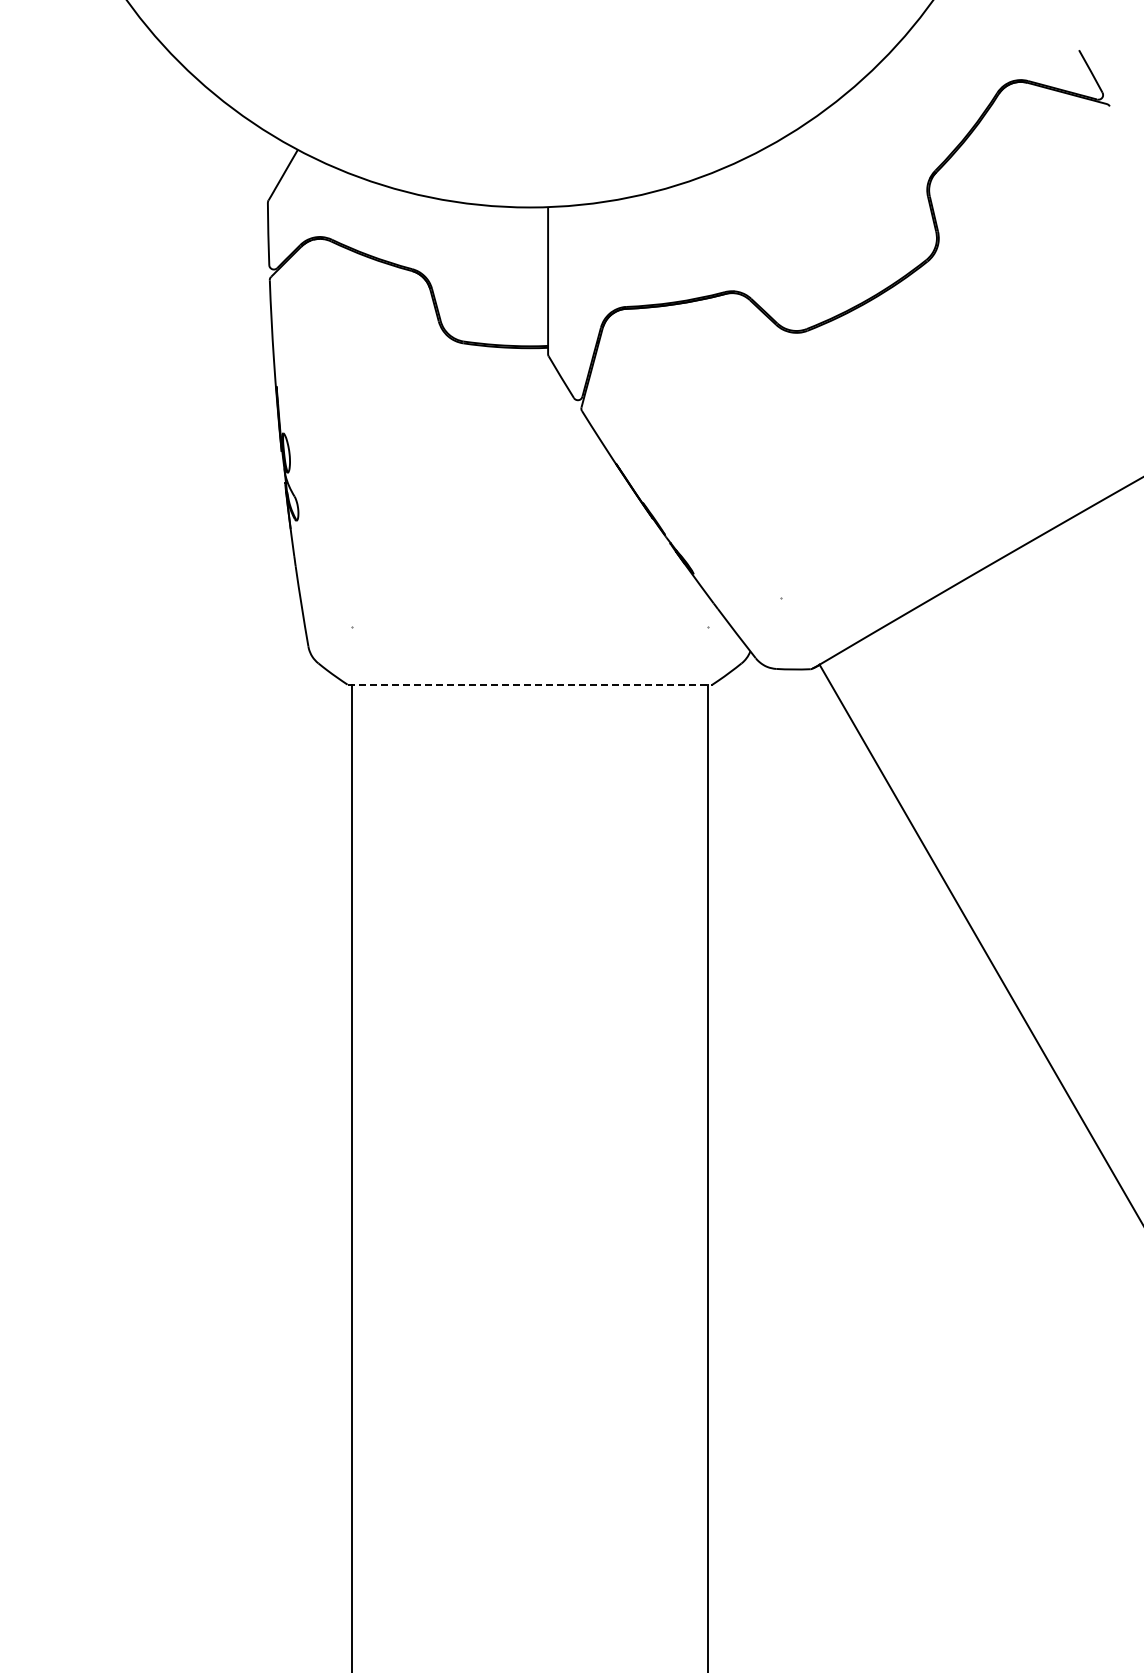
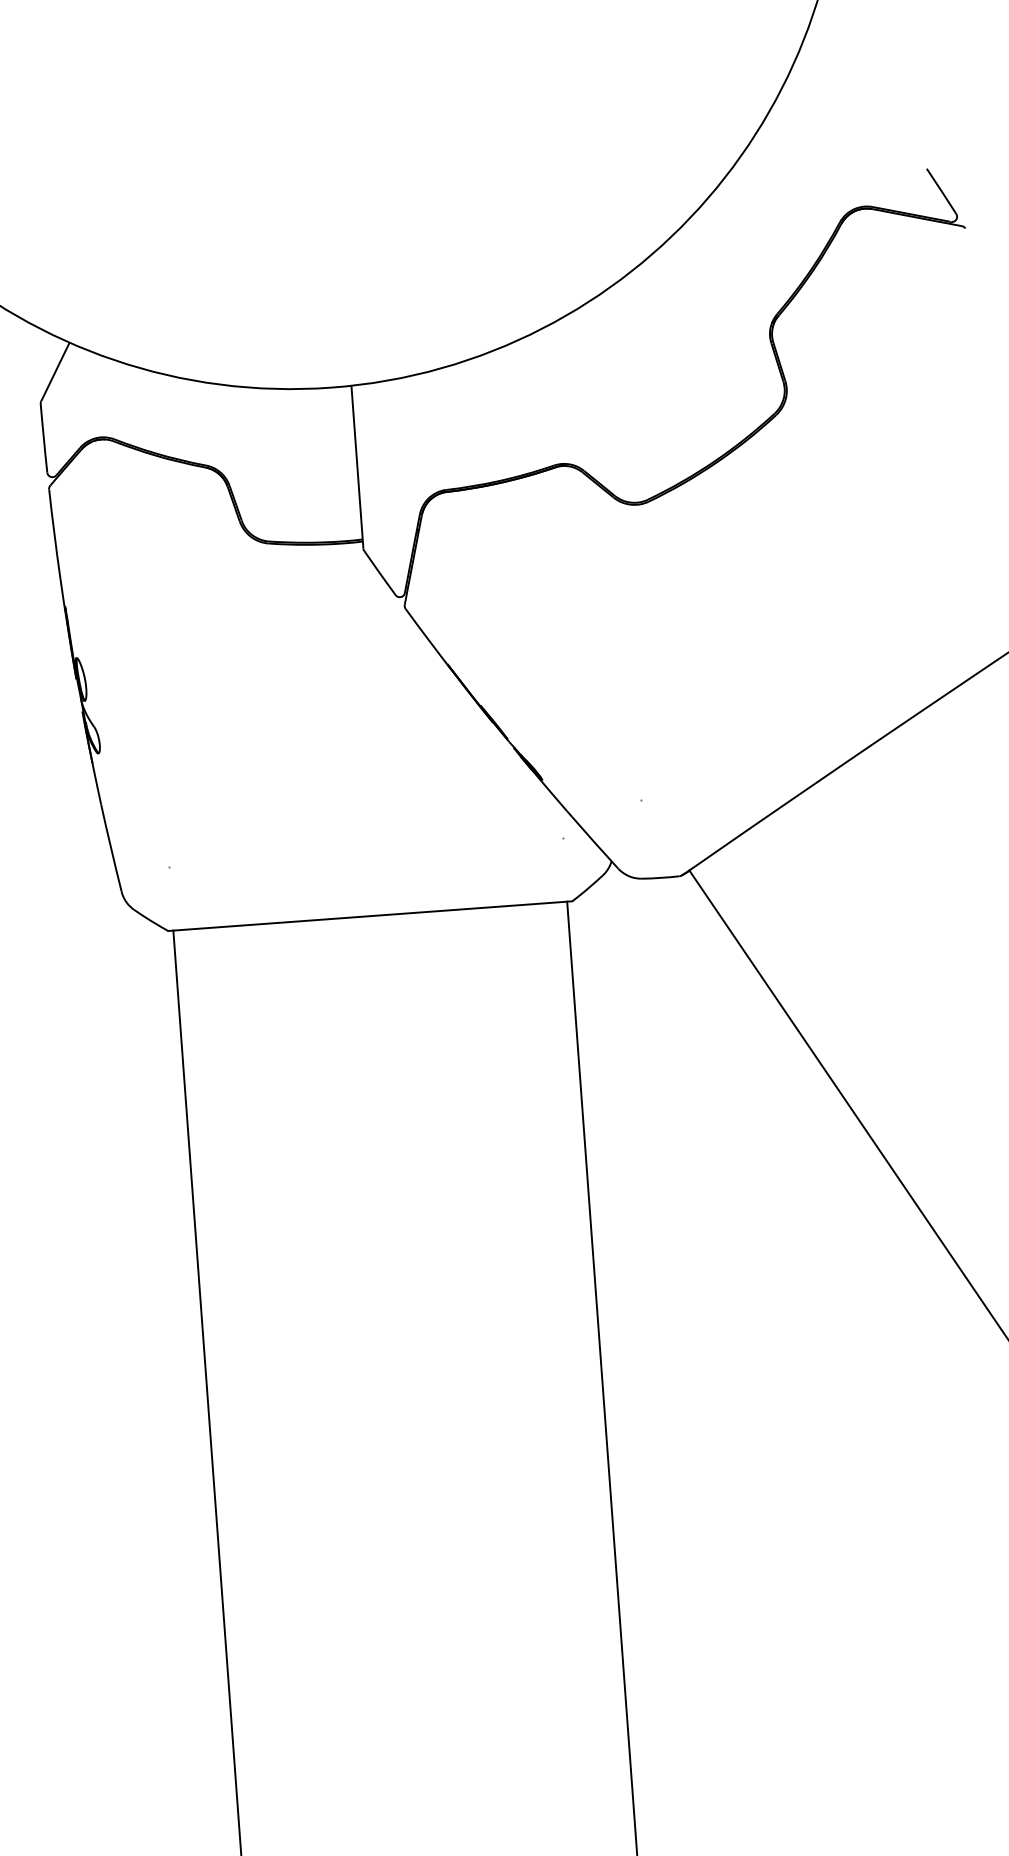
line: (530, 684) -> (370, 915), dashed -> solid

